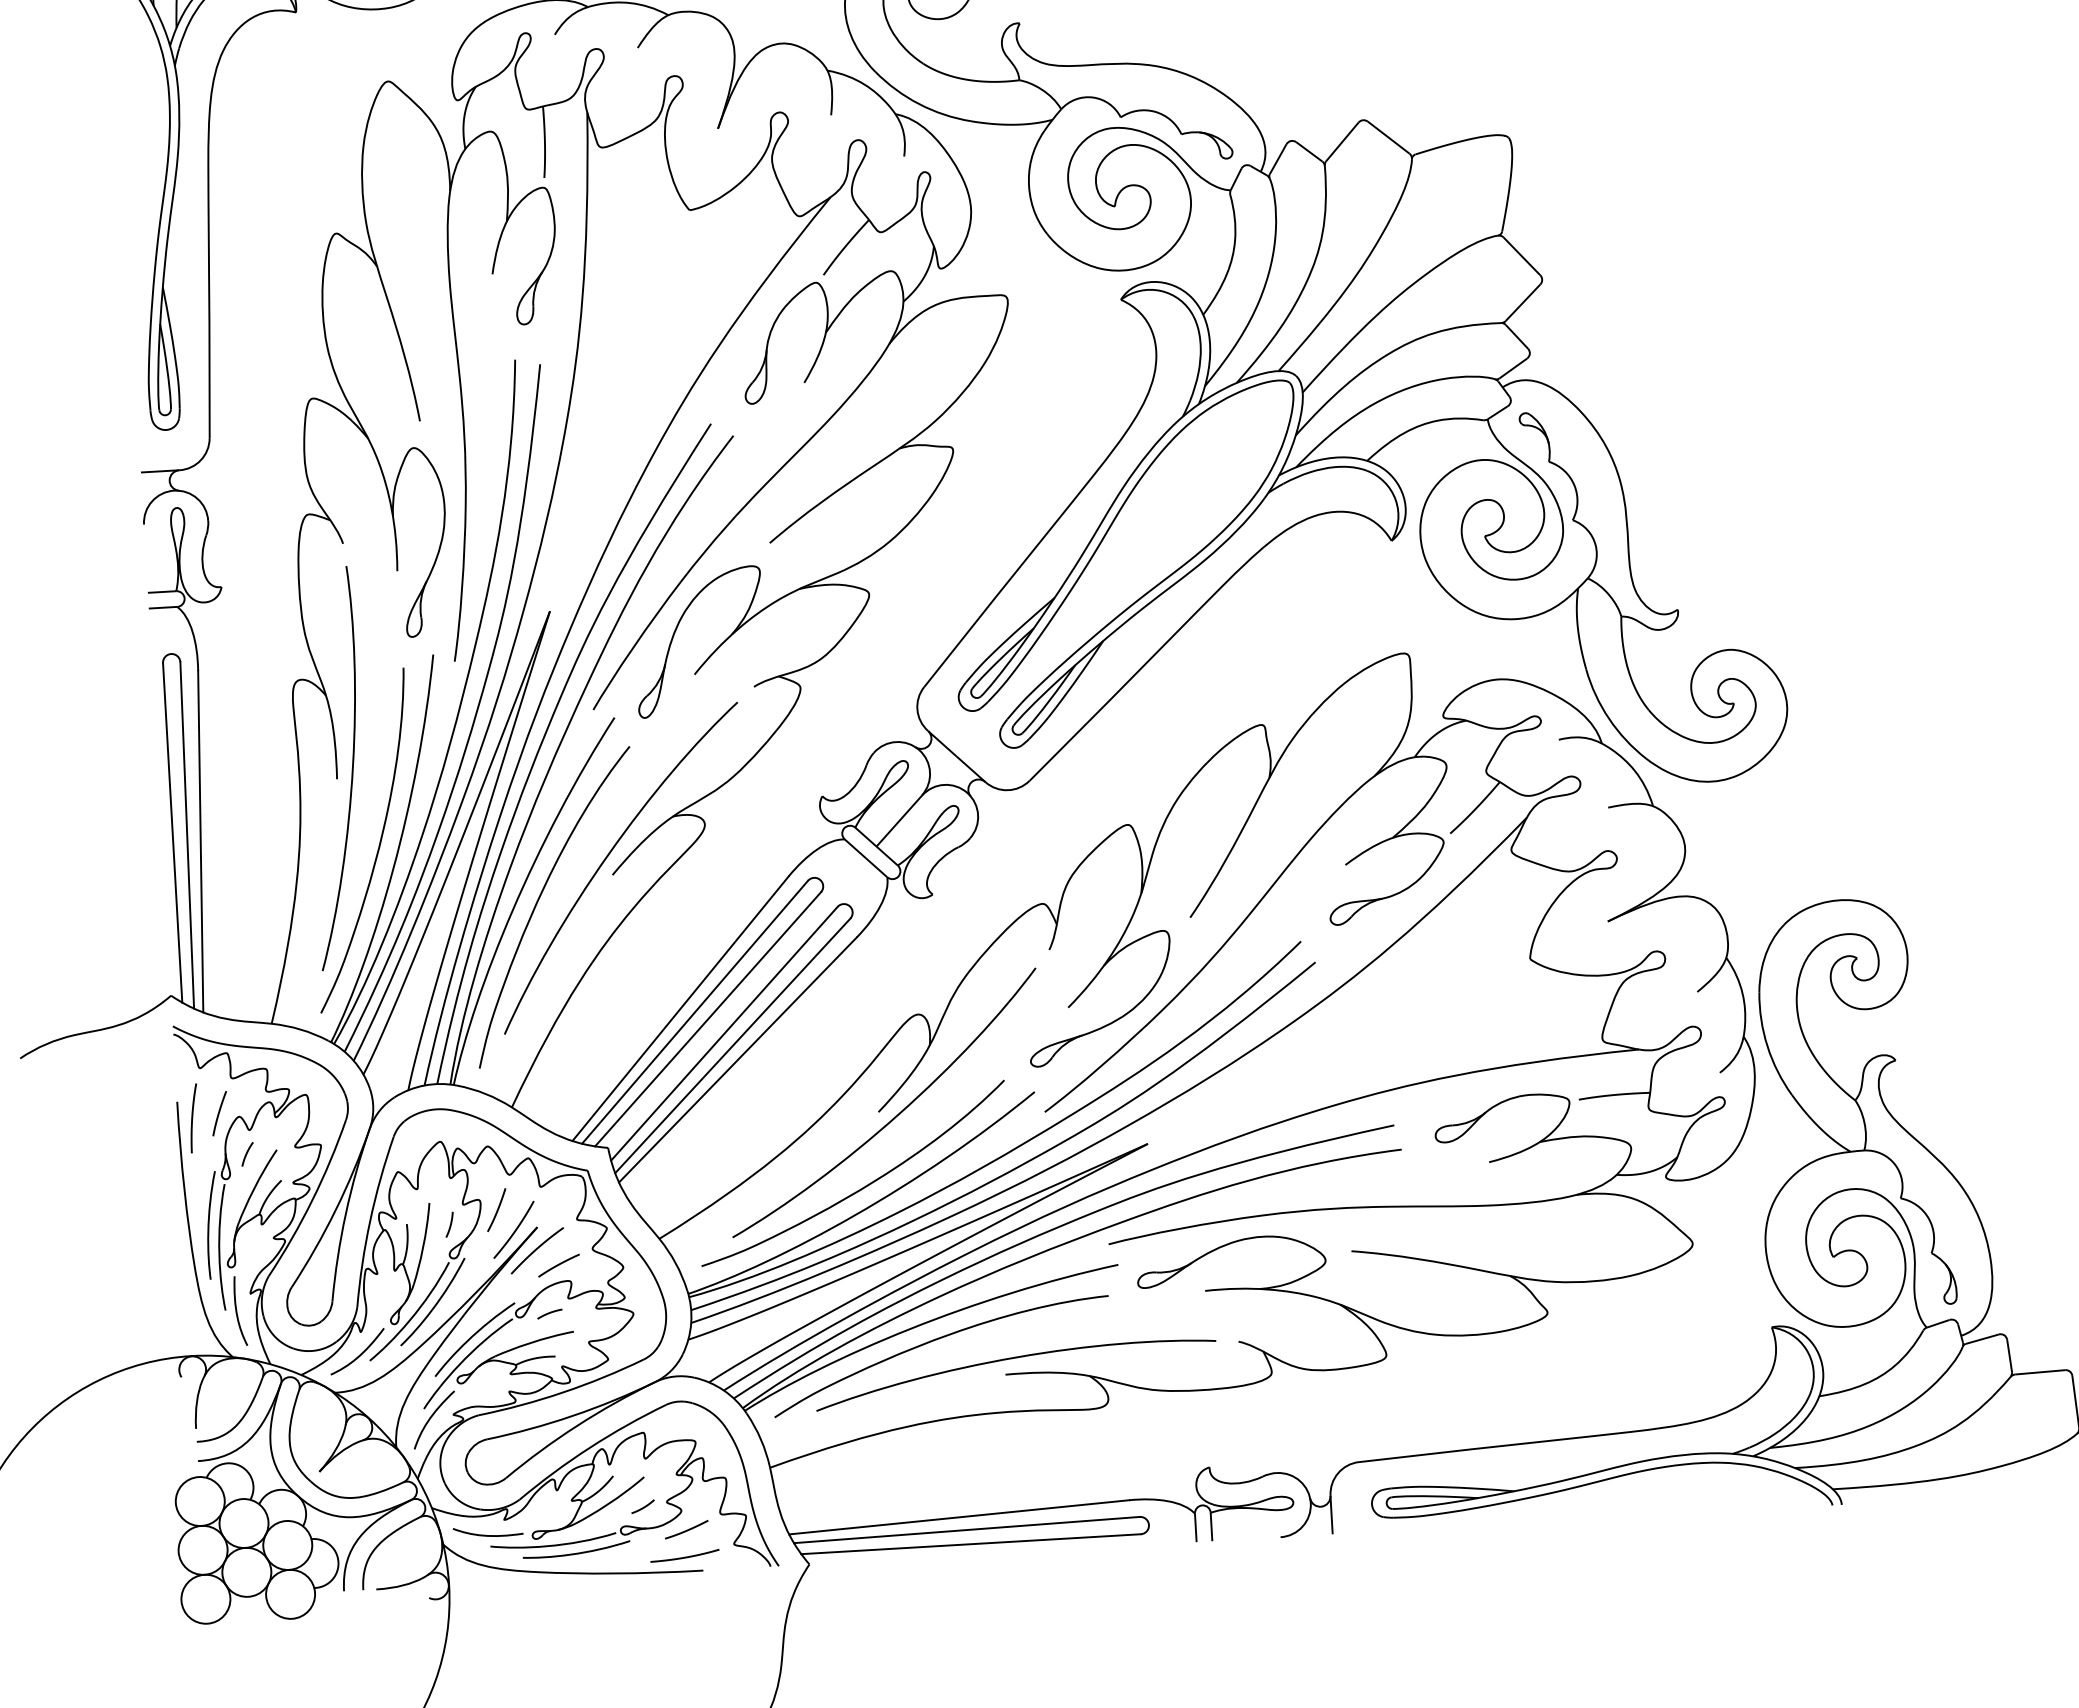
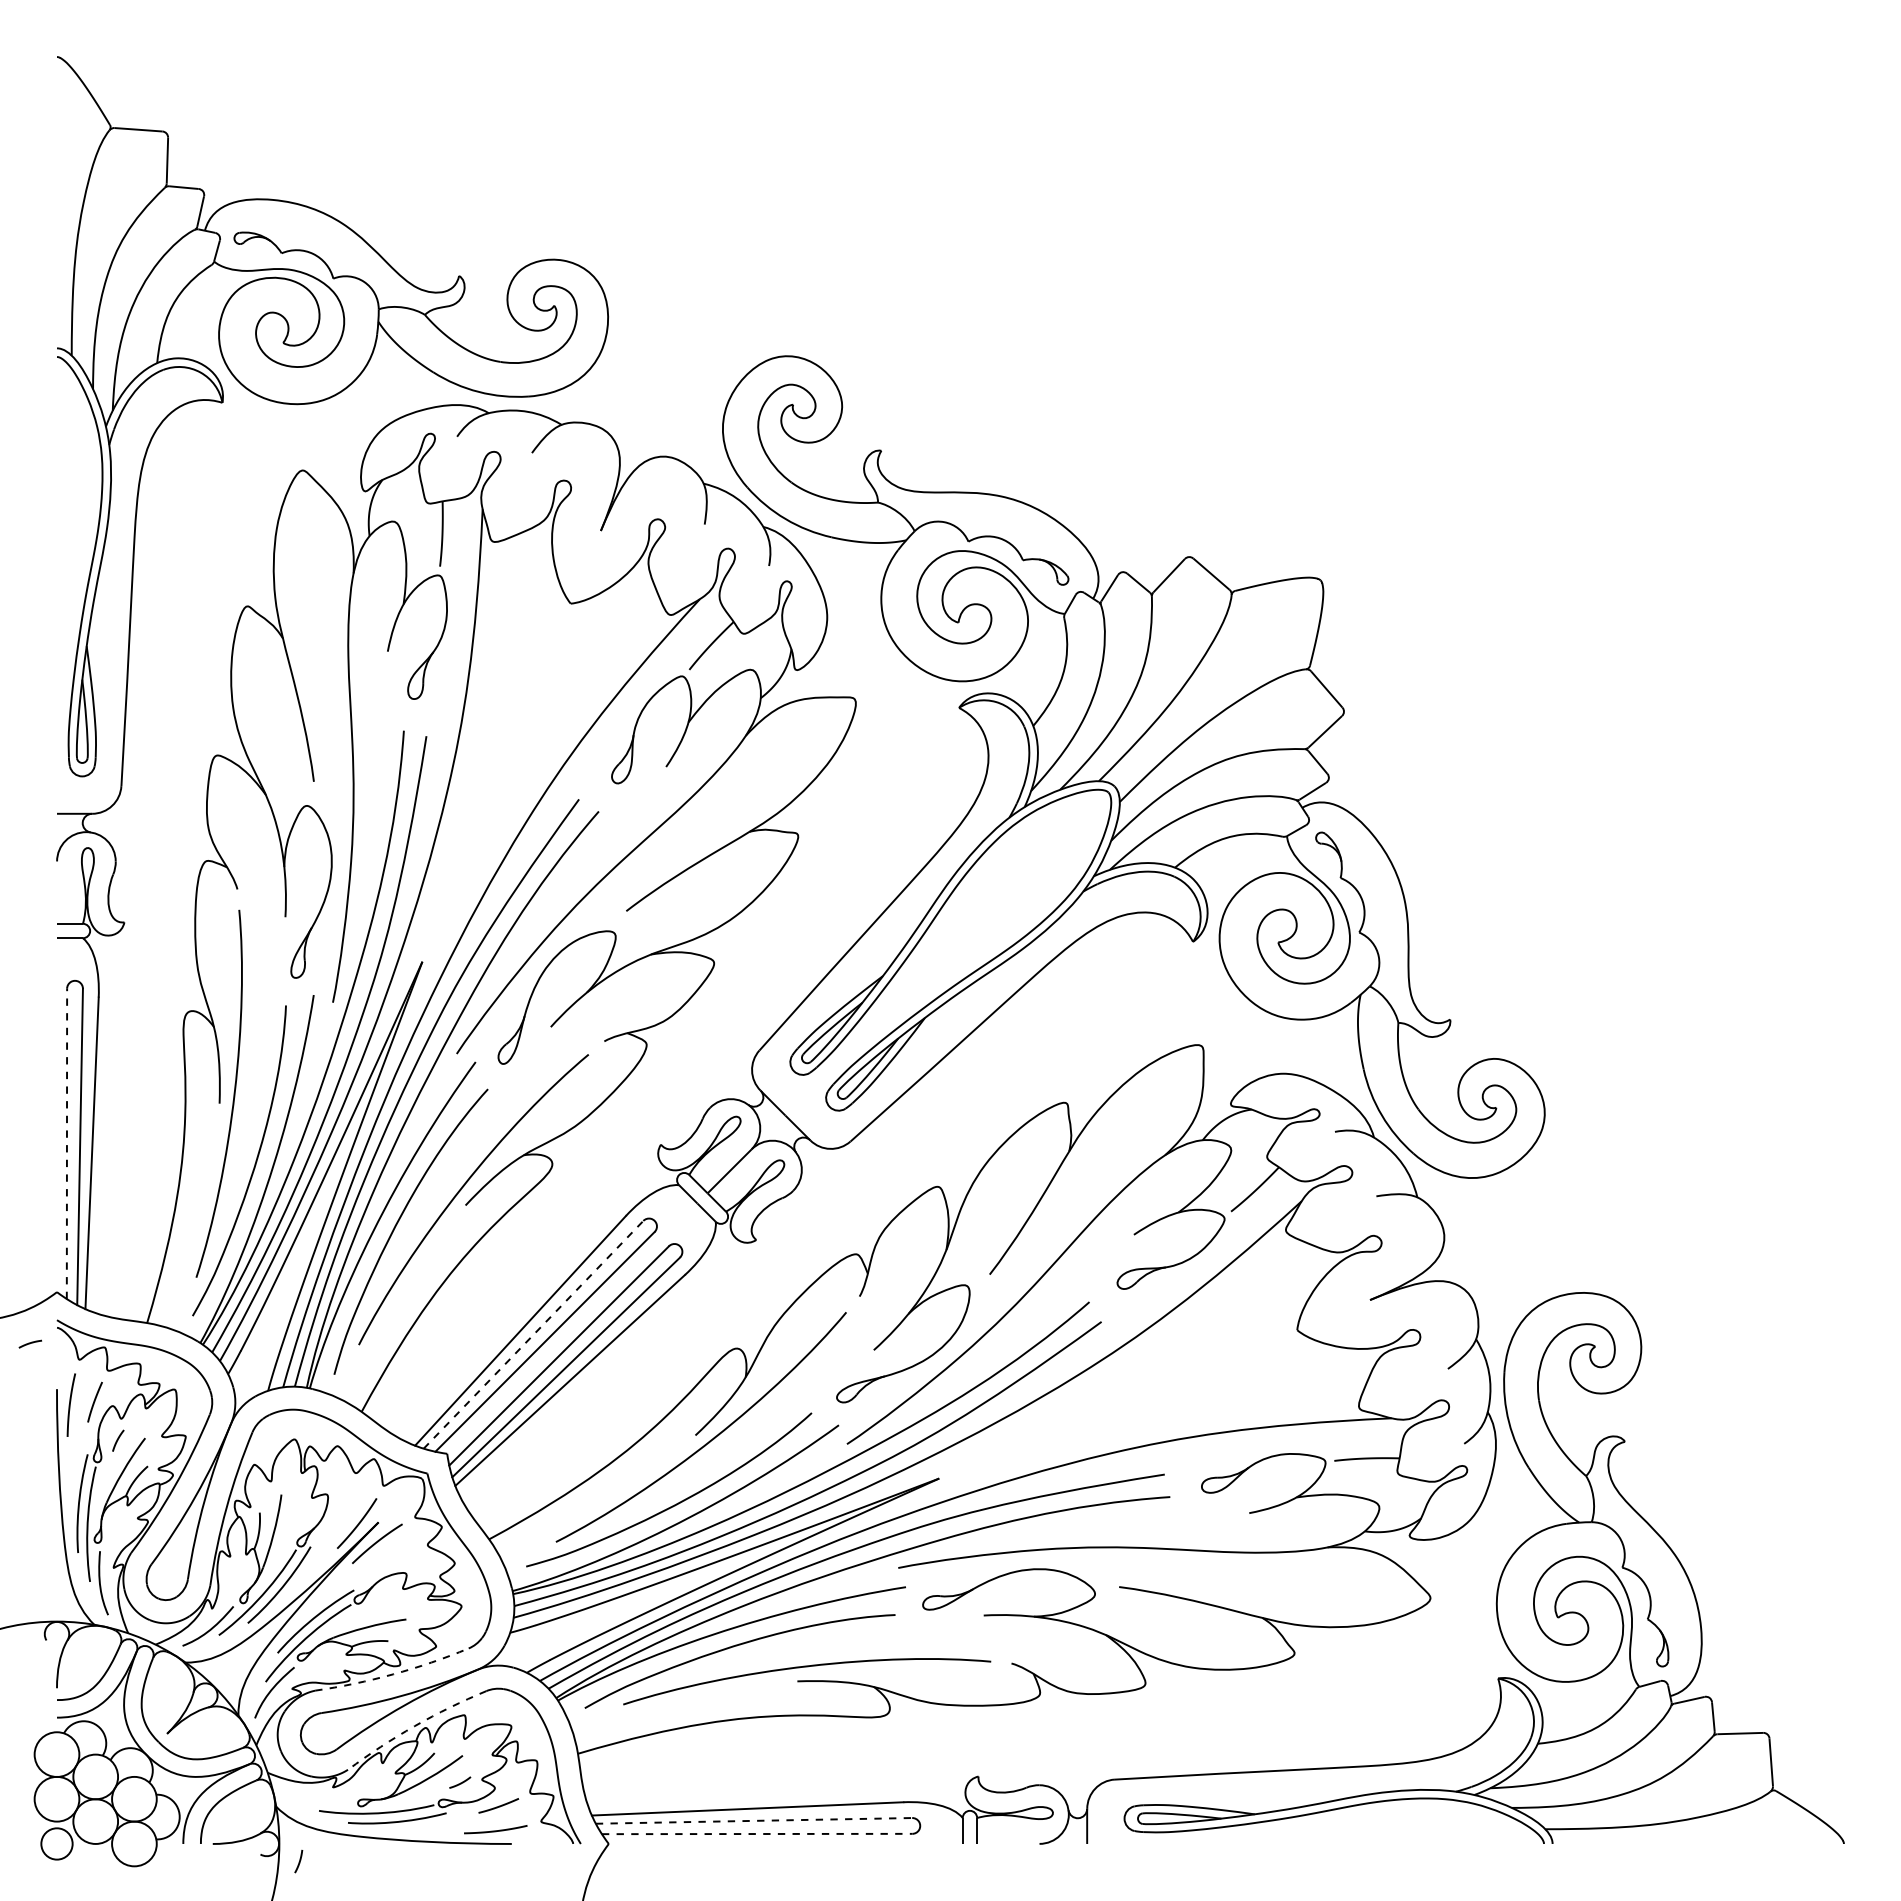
line: (172, 832) -> (66, 1143), solid -> dashed
line: (694, 1011) -> (533, 1334), solid -> dashed
curve: (496, 1209) -> (342, 1504), removed
curve: (450, 1224) -> (299, 1861), moved
curve: (558, 1265) -> (395, 1558), removed
line: (548, 1313) -> (29, 1343), moved
arc: (563, 1392) -> (393, 1674), solid -> dashed
arc: (589, 1448) -> (414, 1726), solid -> dashed
line: (967, 1529) -> (754, 1820), solid -> dashed
curve: (488, 1535) -> (317, 1800), removed
line: (971, 1544) -> (757, 1834), solid -> dashed
circle: (205, 1598) -> (56, 1843), size x0.7

